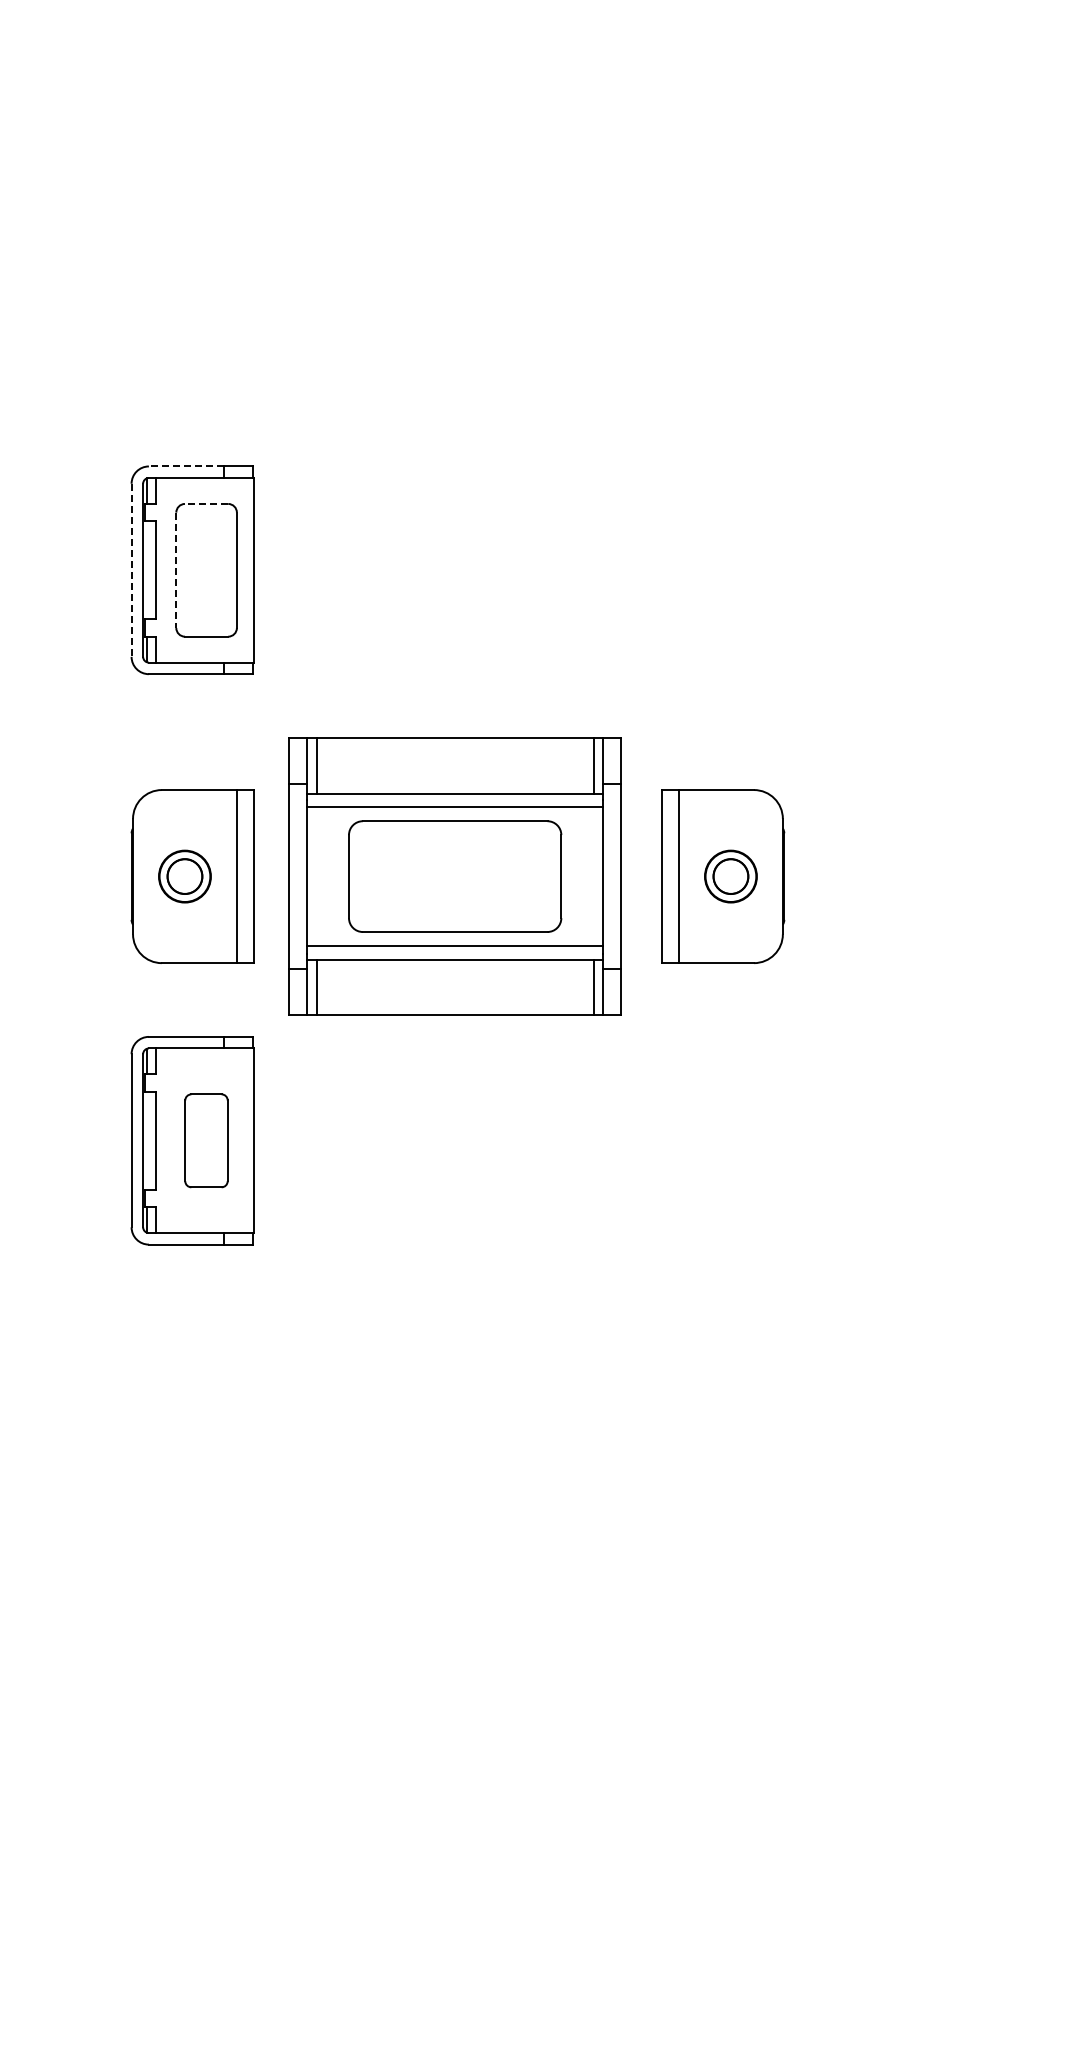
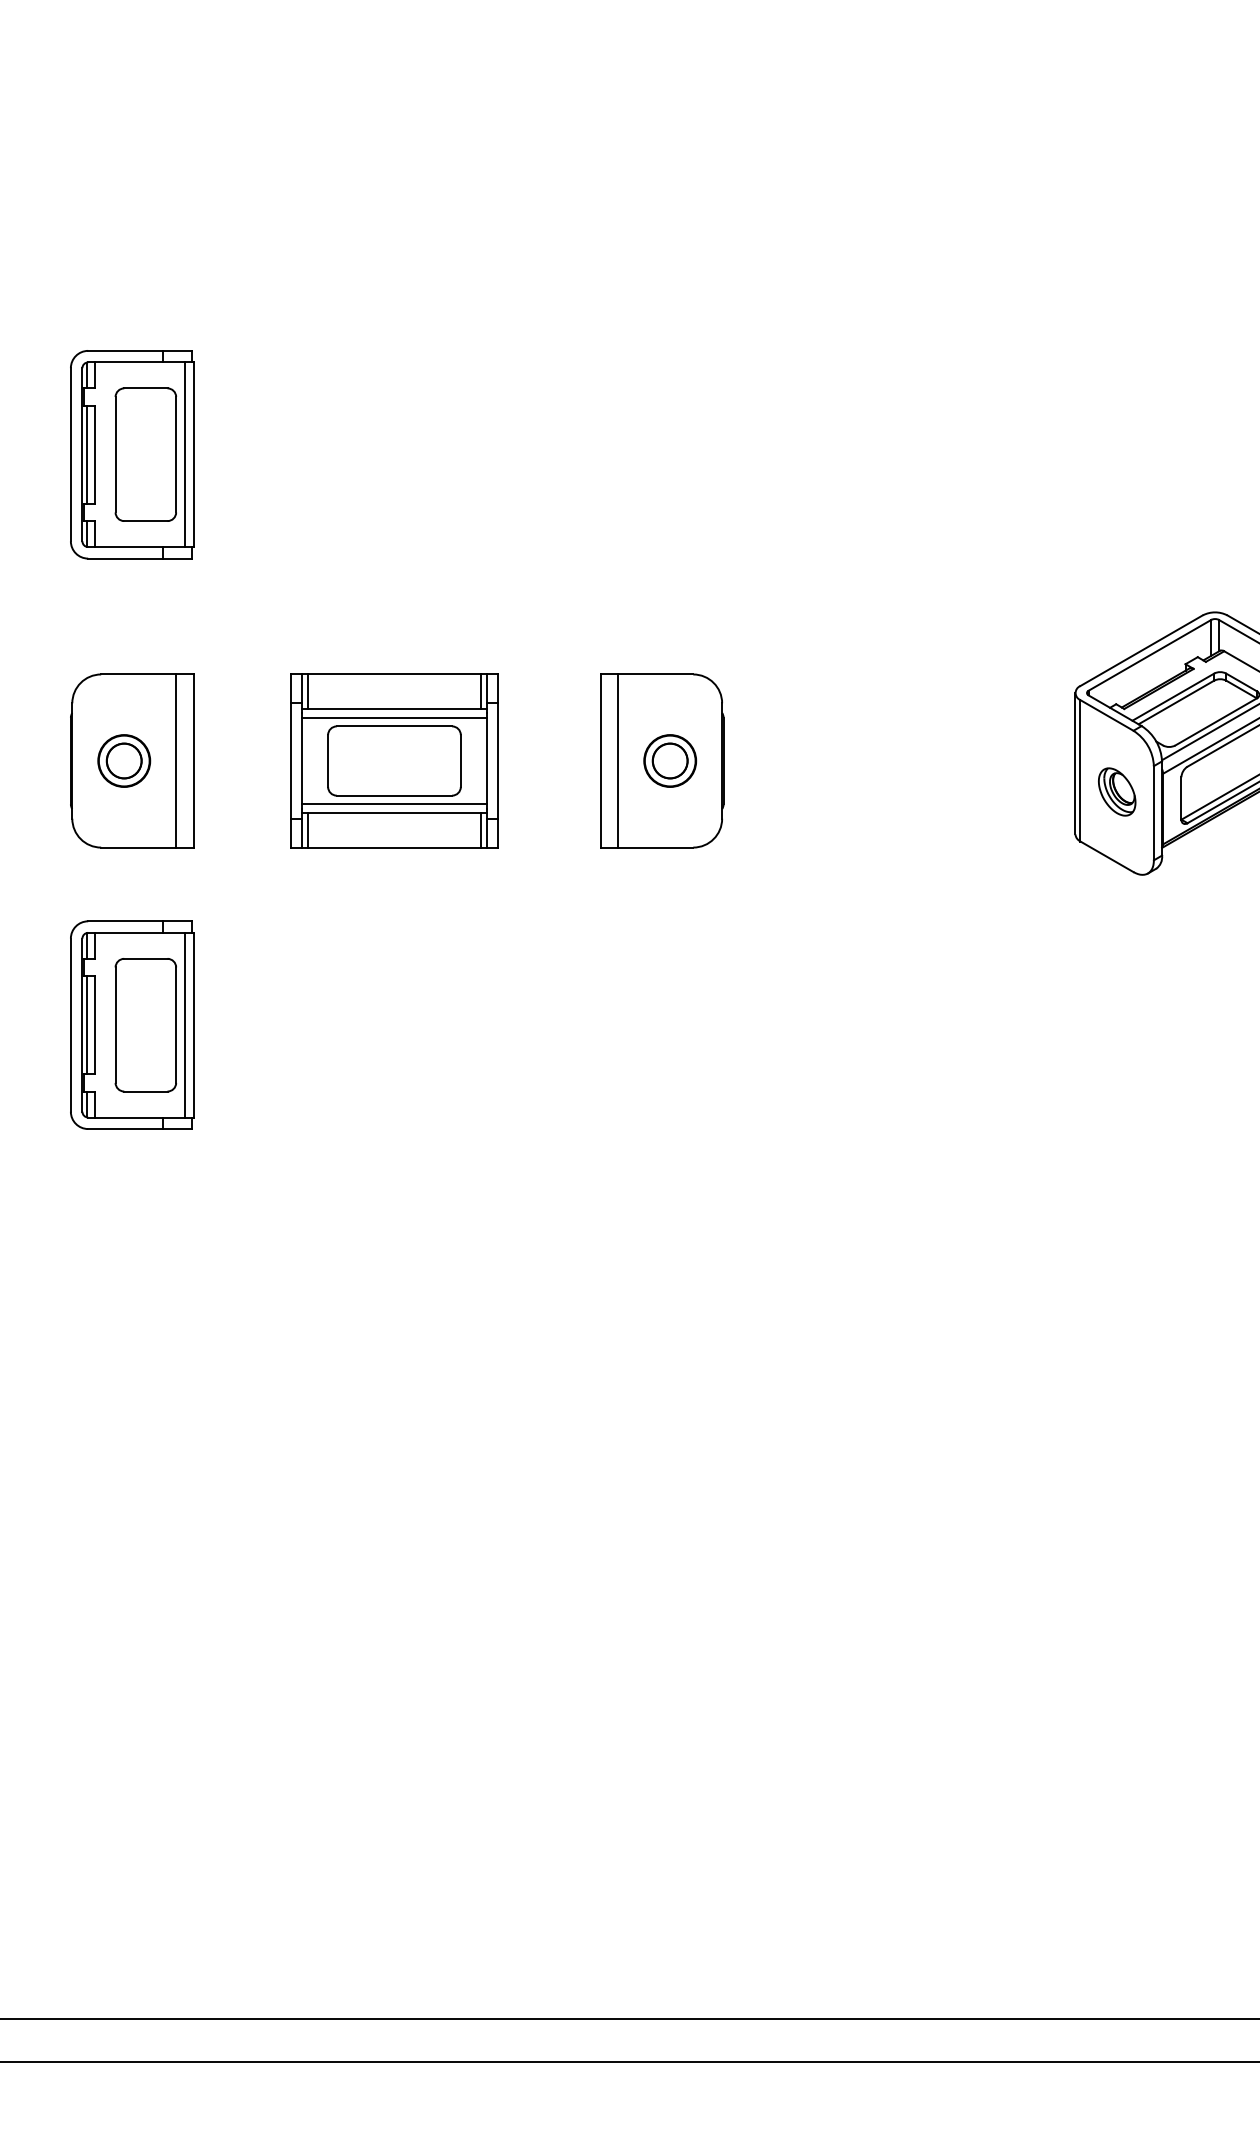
line: (186, 466) -> (125, 350), dashed -> solid
line: (206, 504) -> (145, 388), dashed -> solid
line: (131, 570) -> (70, 454), dashed -> solid
line: (147, 570) -> (86, 454), added
line: (176, 570) -> (115, 454), dashed -> solid
line: (245, 570) -> (184, 454), added
part: (455, 876) -> (394, 760), size x0.62
line: (245, 1140) -> (184, 1024), added
line: (147, 1141) -> (86, 1025), added
part: (206, 1141) -> (145, 1025), size x1.43

